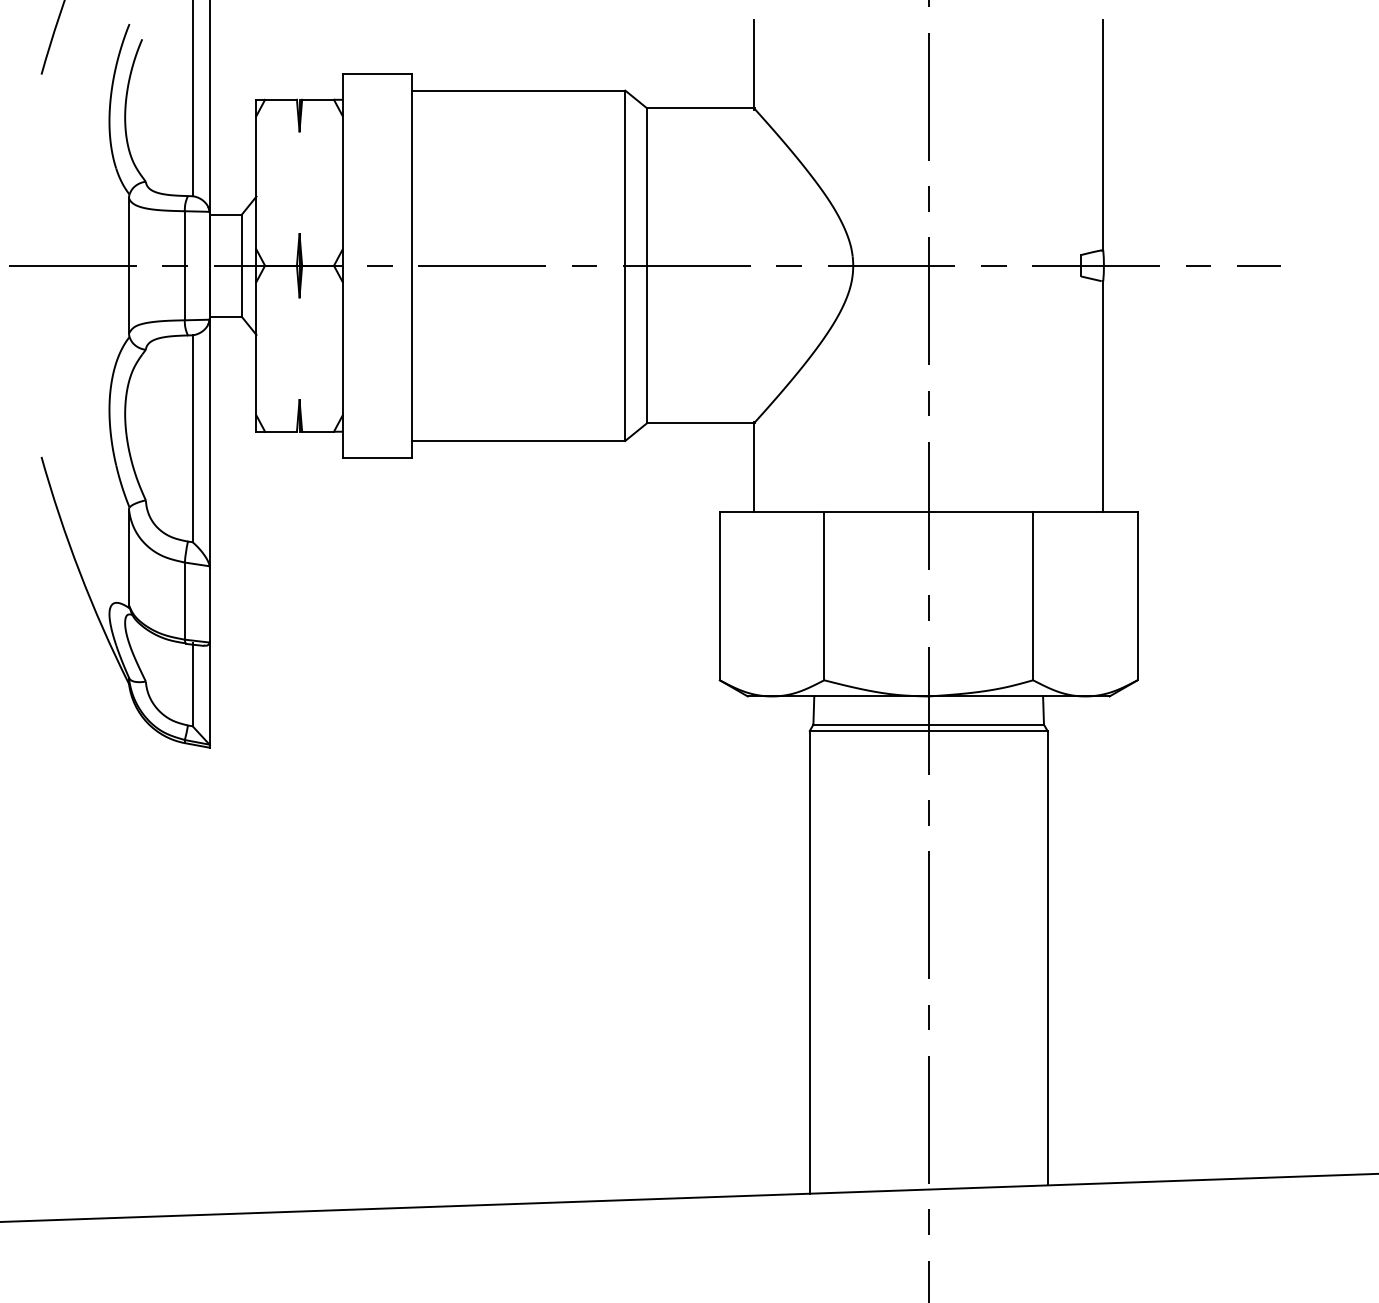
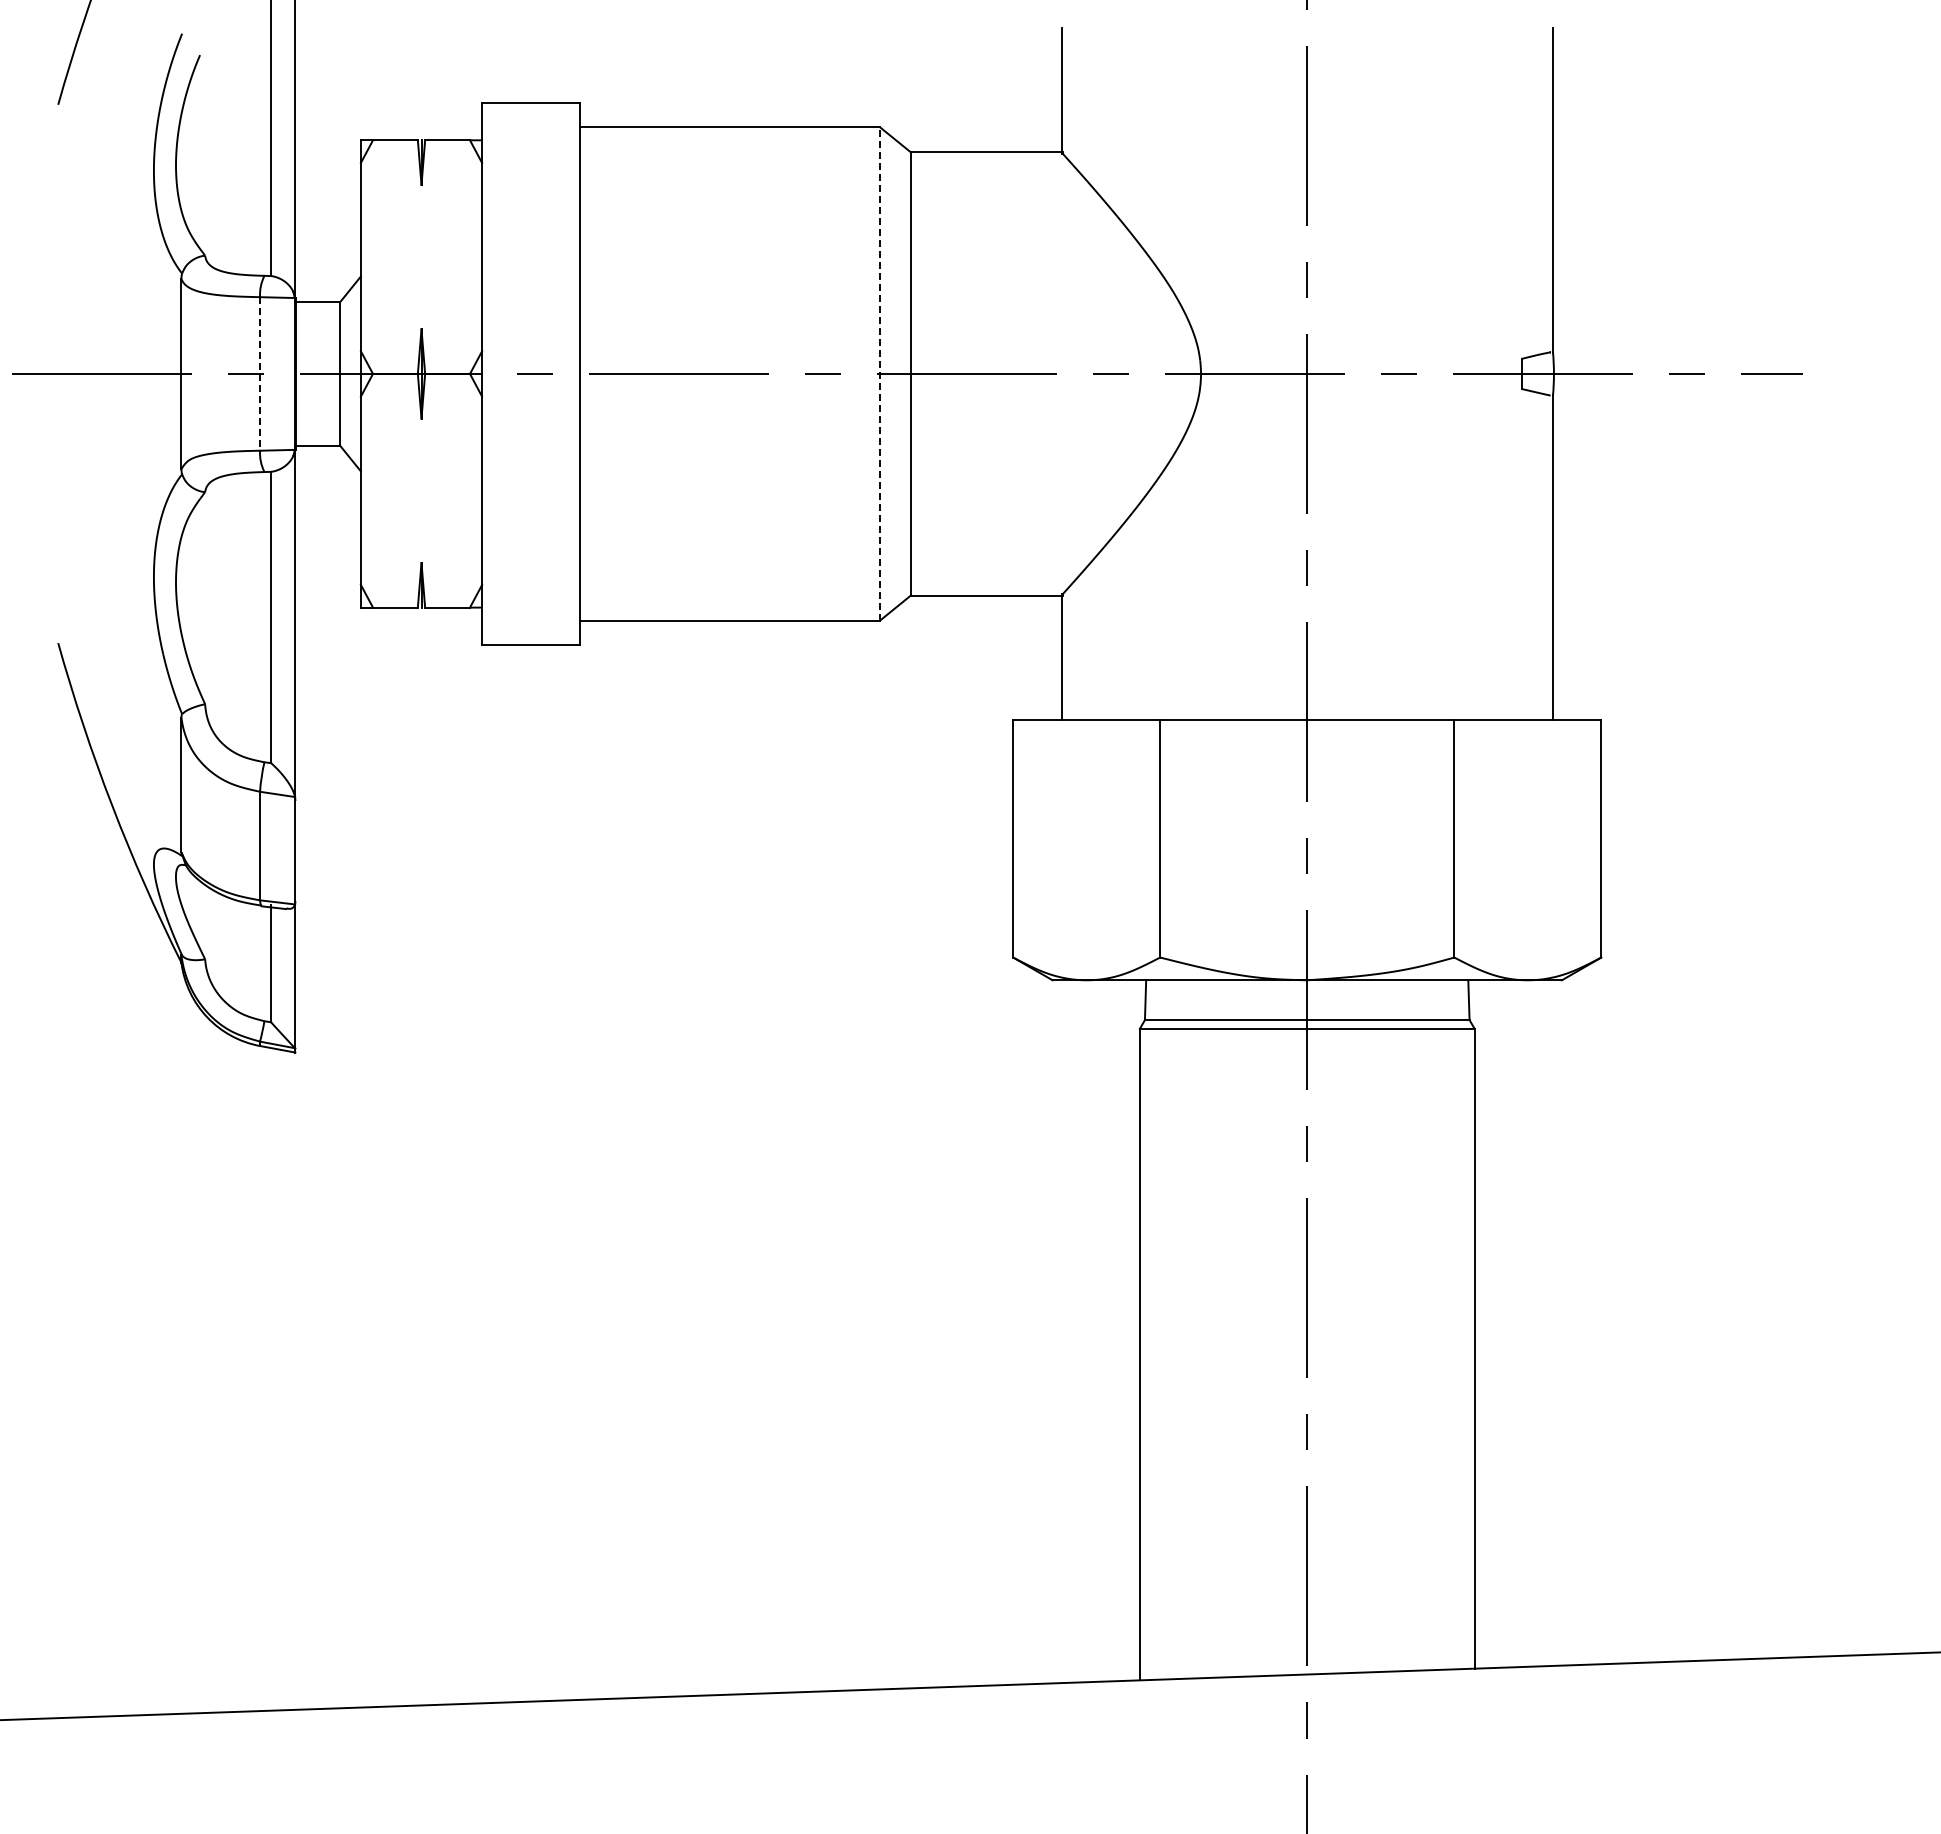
line: (185, 265) -> (260, 373), solid -> dashed
line: (625, 265) -> (880, 373), solid -> dashed

